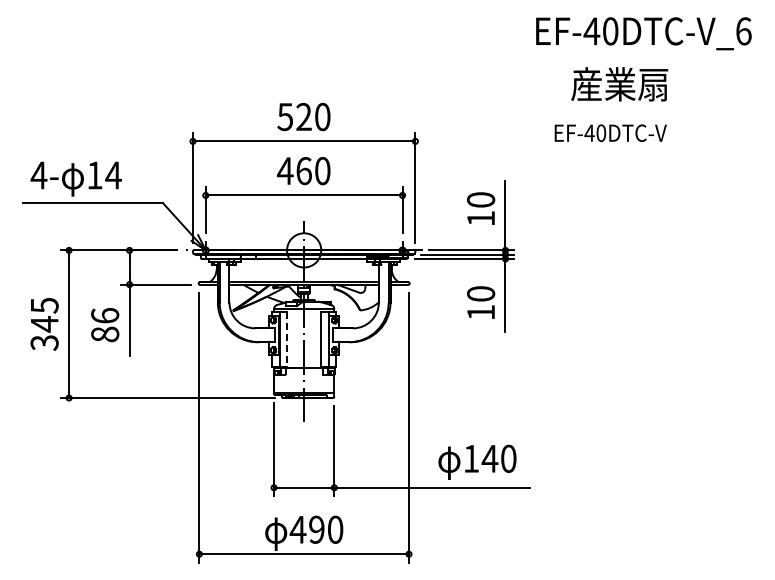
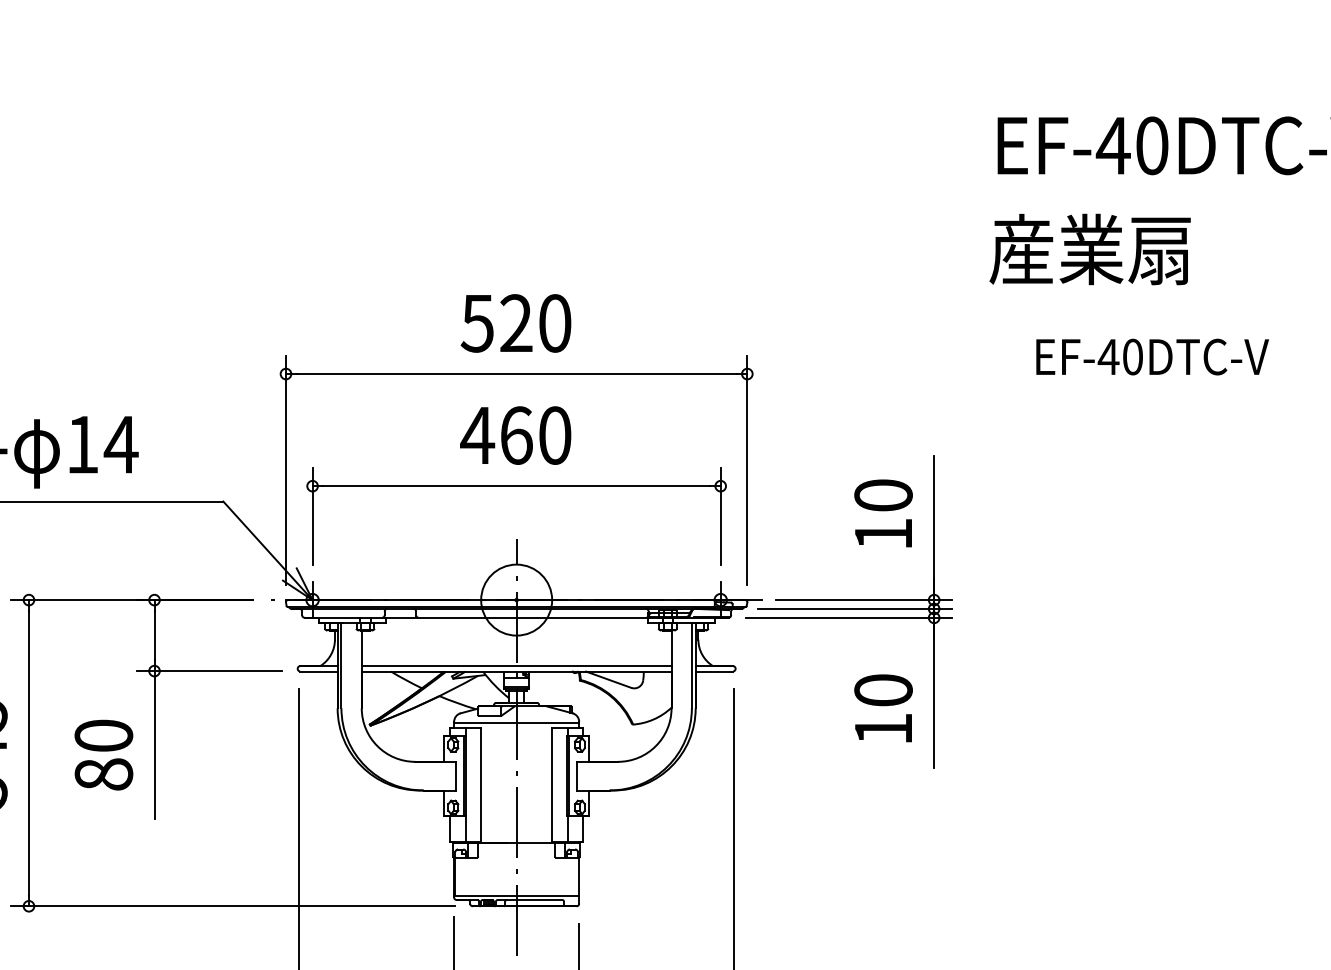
text: (619, 84) -> (1089, 249), moved
text: (105, 315) -> (104, 735), 86 -> 80
line: (286, 340) -> (479, 786), dashed -> solid

